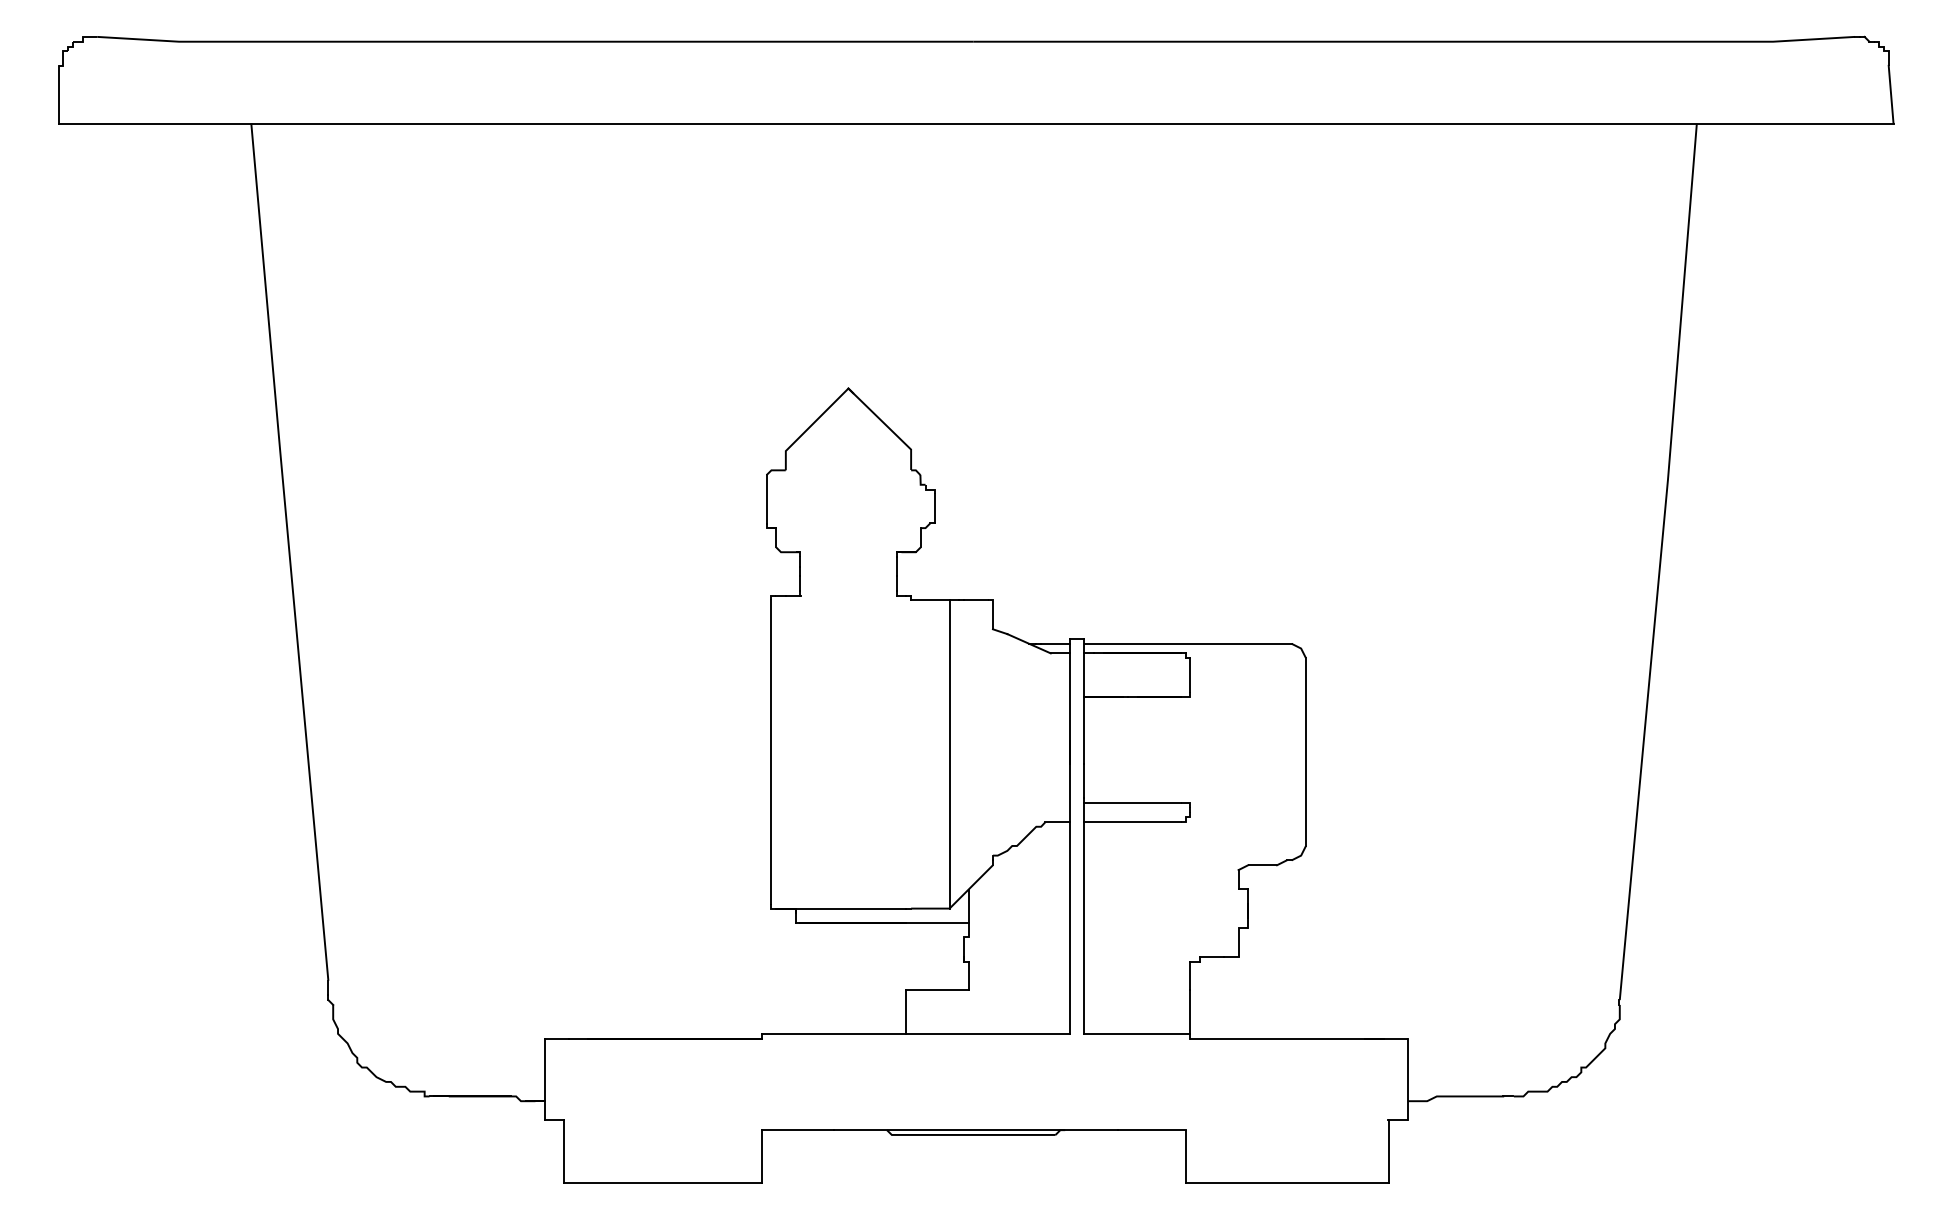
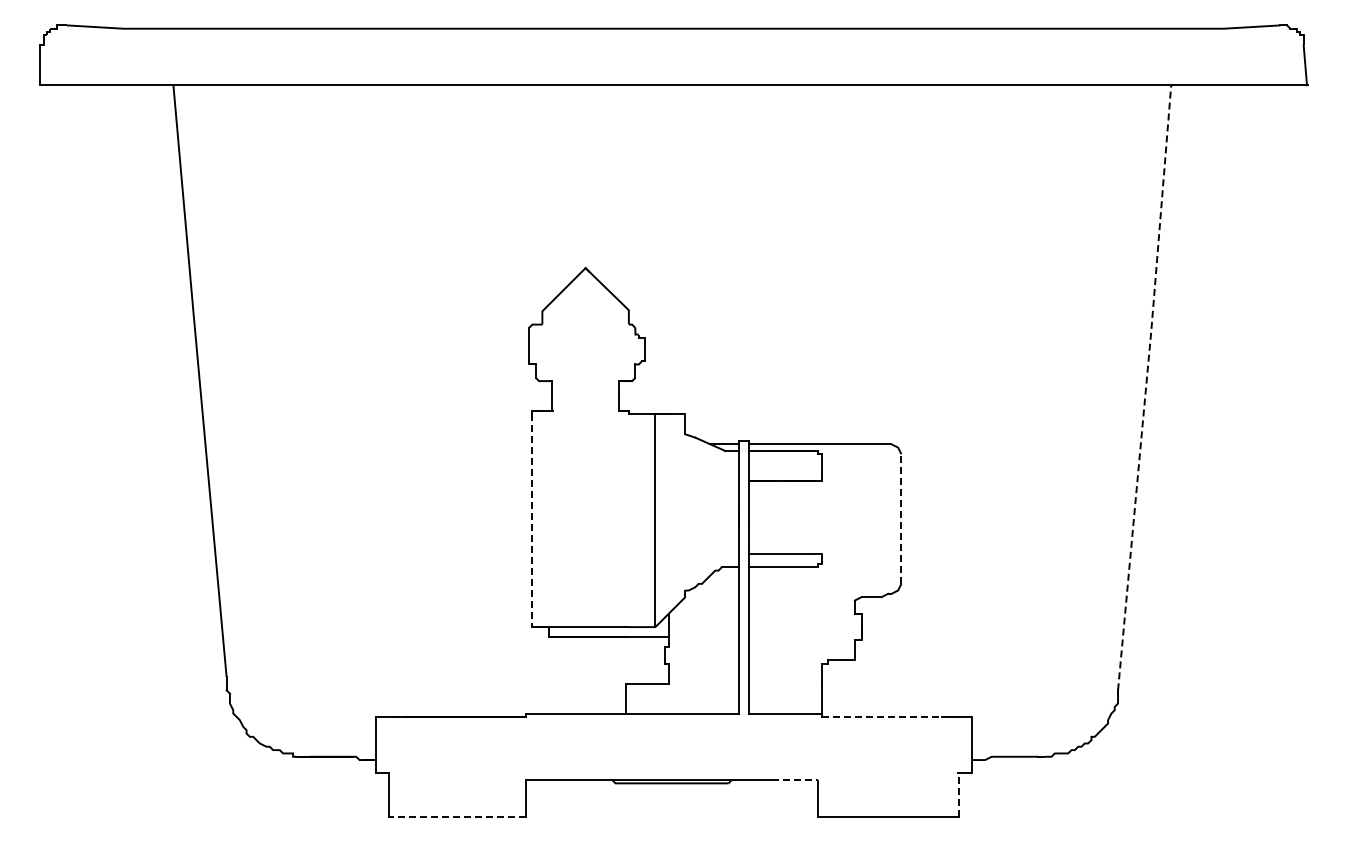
line: (1661, 560) -> (1146, 386), solid -> dashed
line: (771, 752) -> (532, 519), solid -> dashed
line: (1306, 752) -> (901, 519), solid -> dashed
line: (1288, 1038) -> (889, 716), solid -> dashed
line: (1152, 1130) -> (795, 780), solid -> dashed
line: (1388, 1151) -> (958, 794), solid -> dashed
line: (662, 1182) -> (457, 816), solid -> dashed

